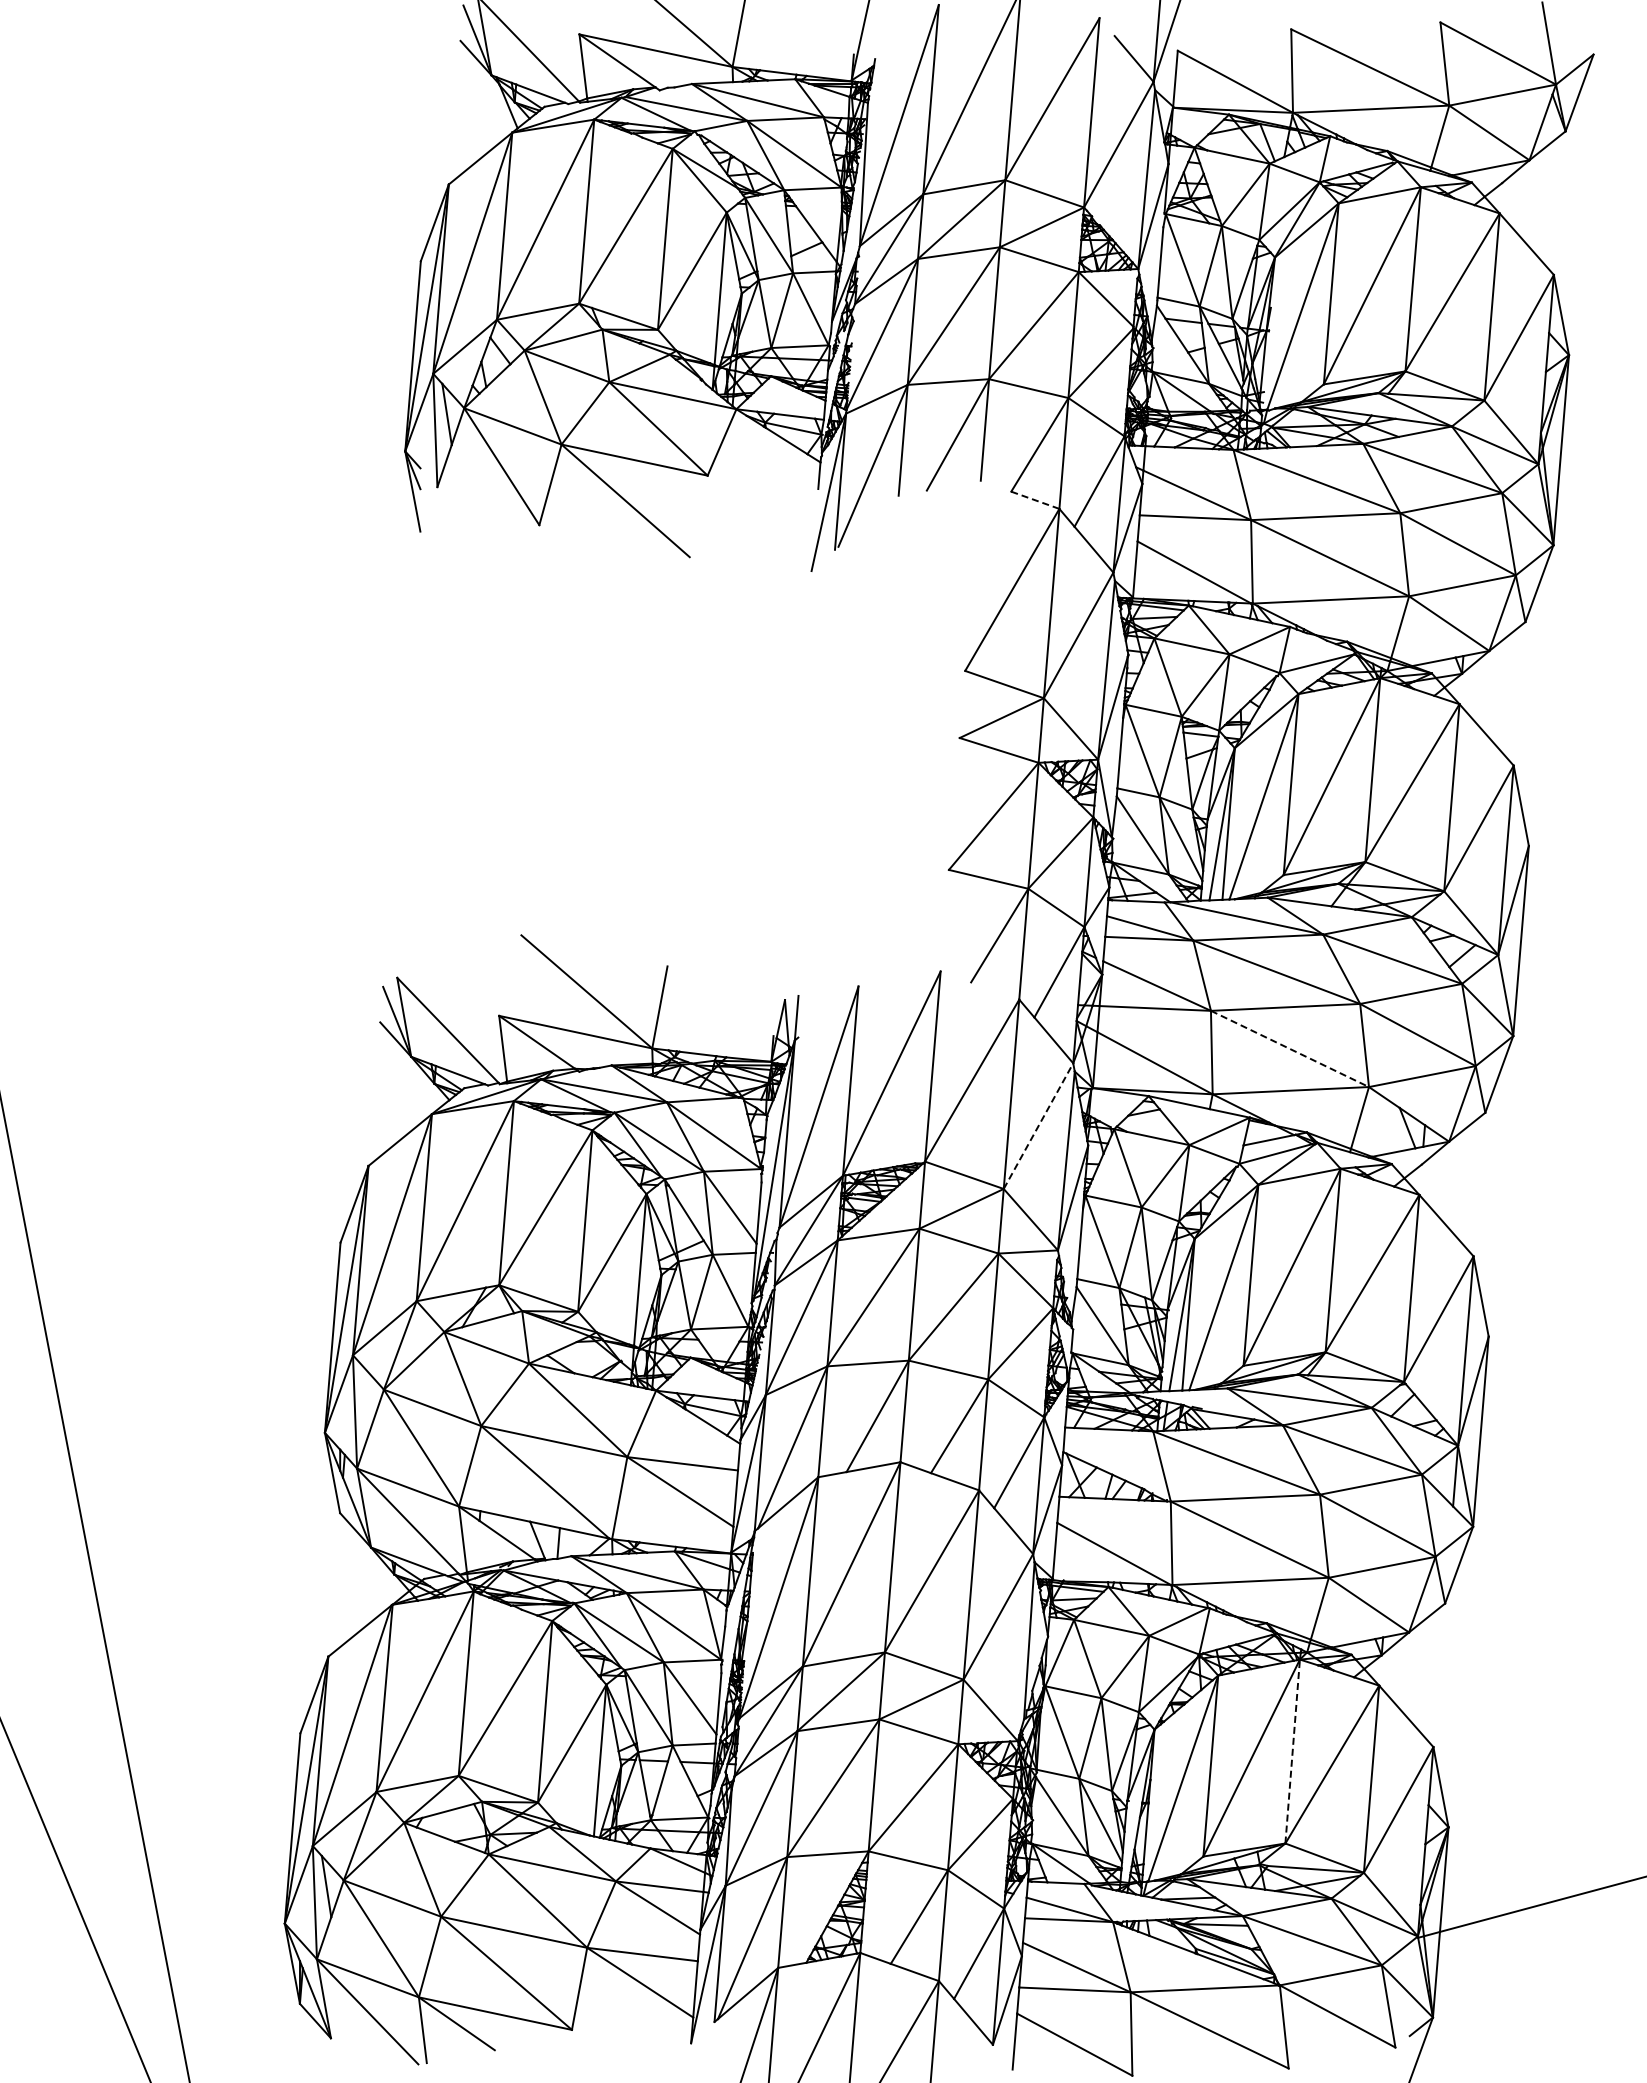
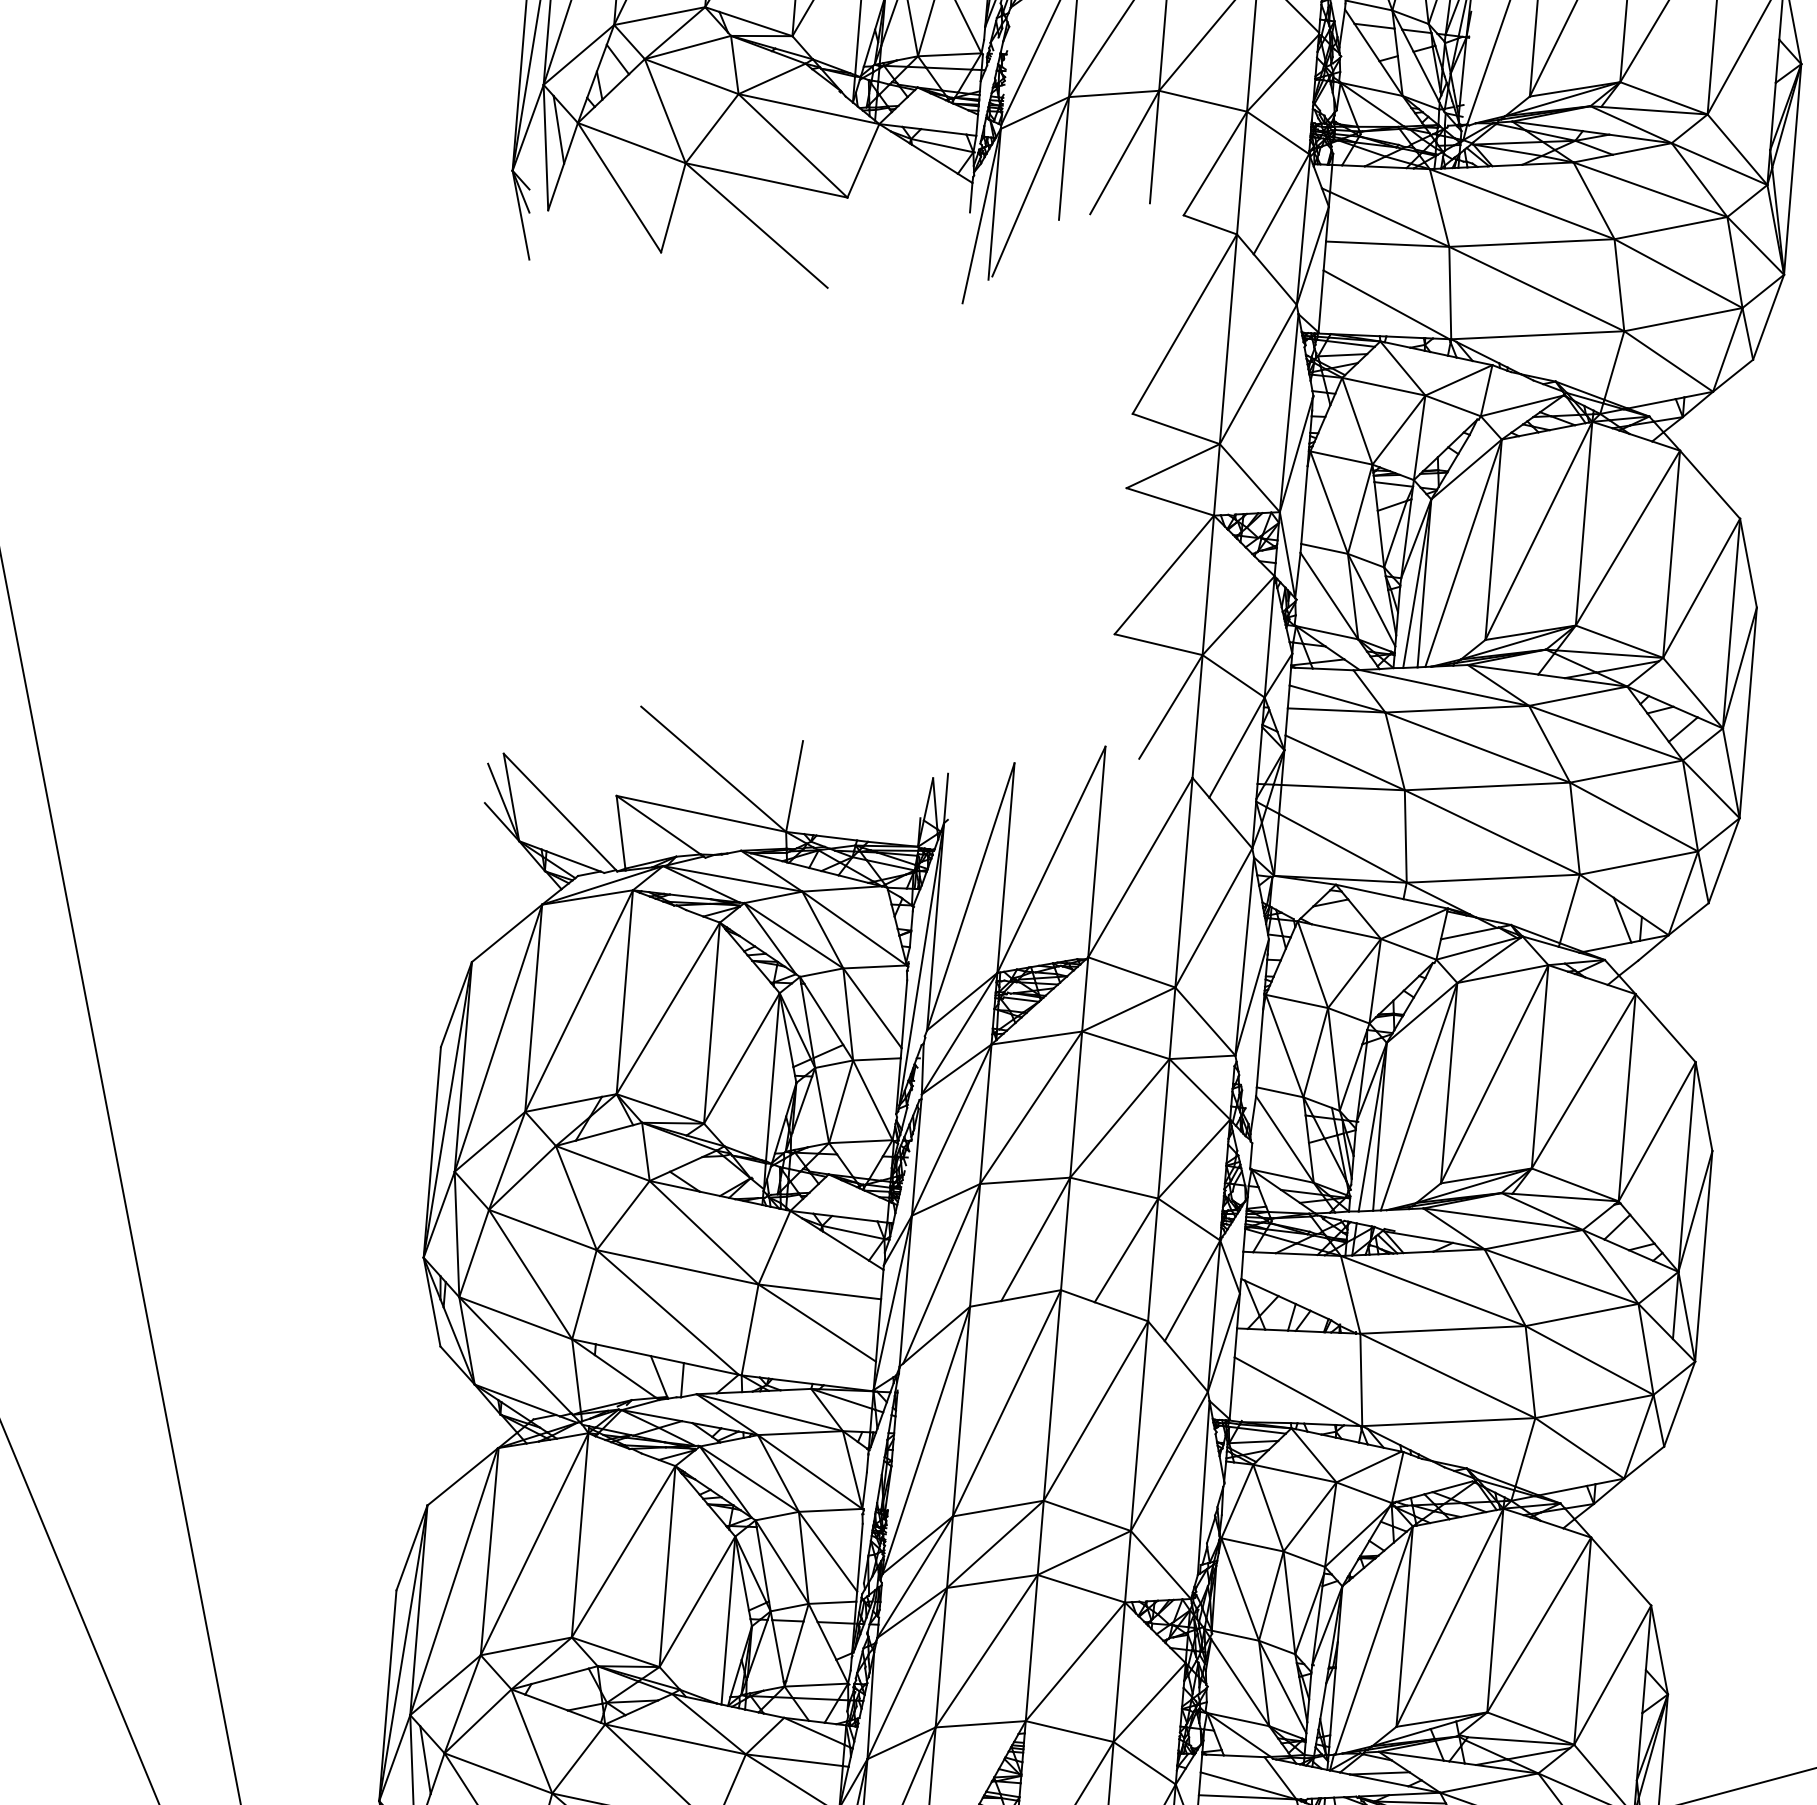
line: (1035, 500) -> (1210, 225), dashed -> solid
line: (1289, 1048) -> (1491, 831), dashed -> solid
line: (1038, 1126) -> (1213, 918), dashed -> solid
line: (1292, 1751) -> (1495, 1610), dashed -> solid

